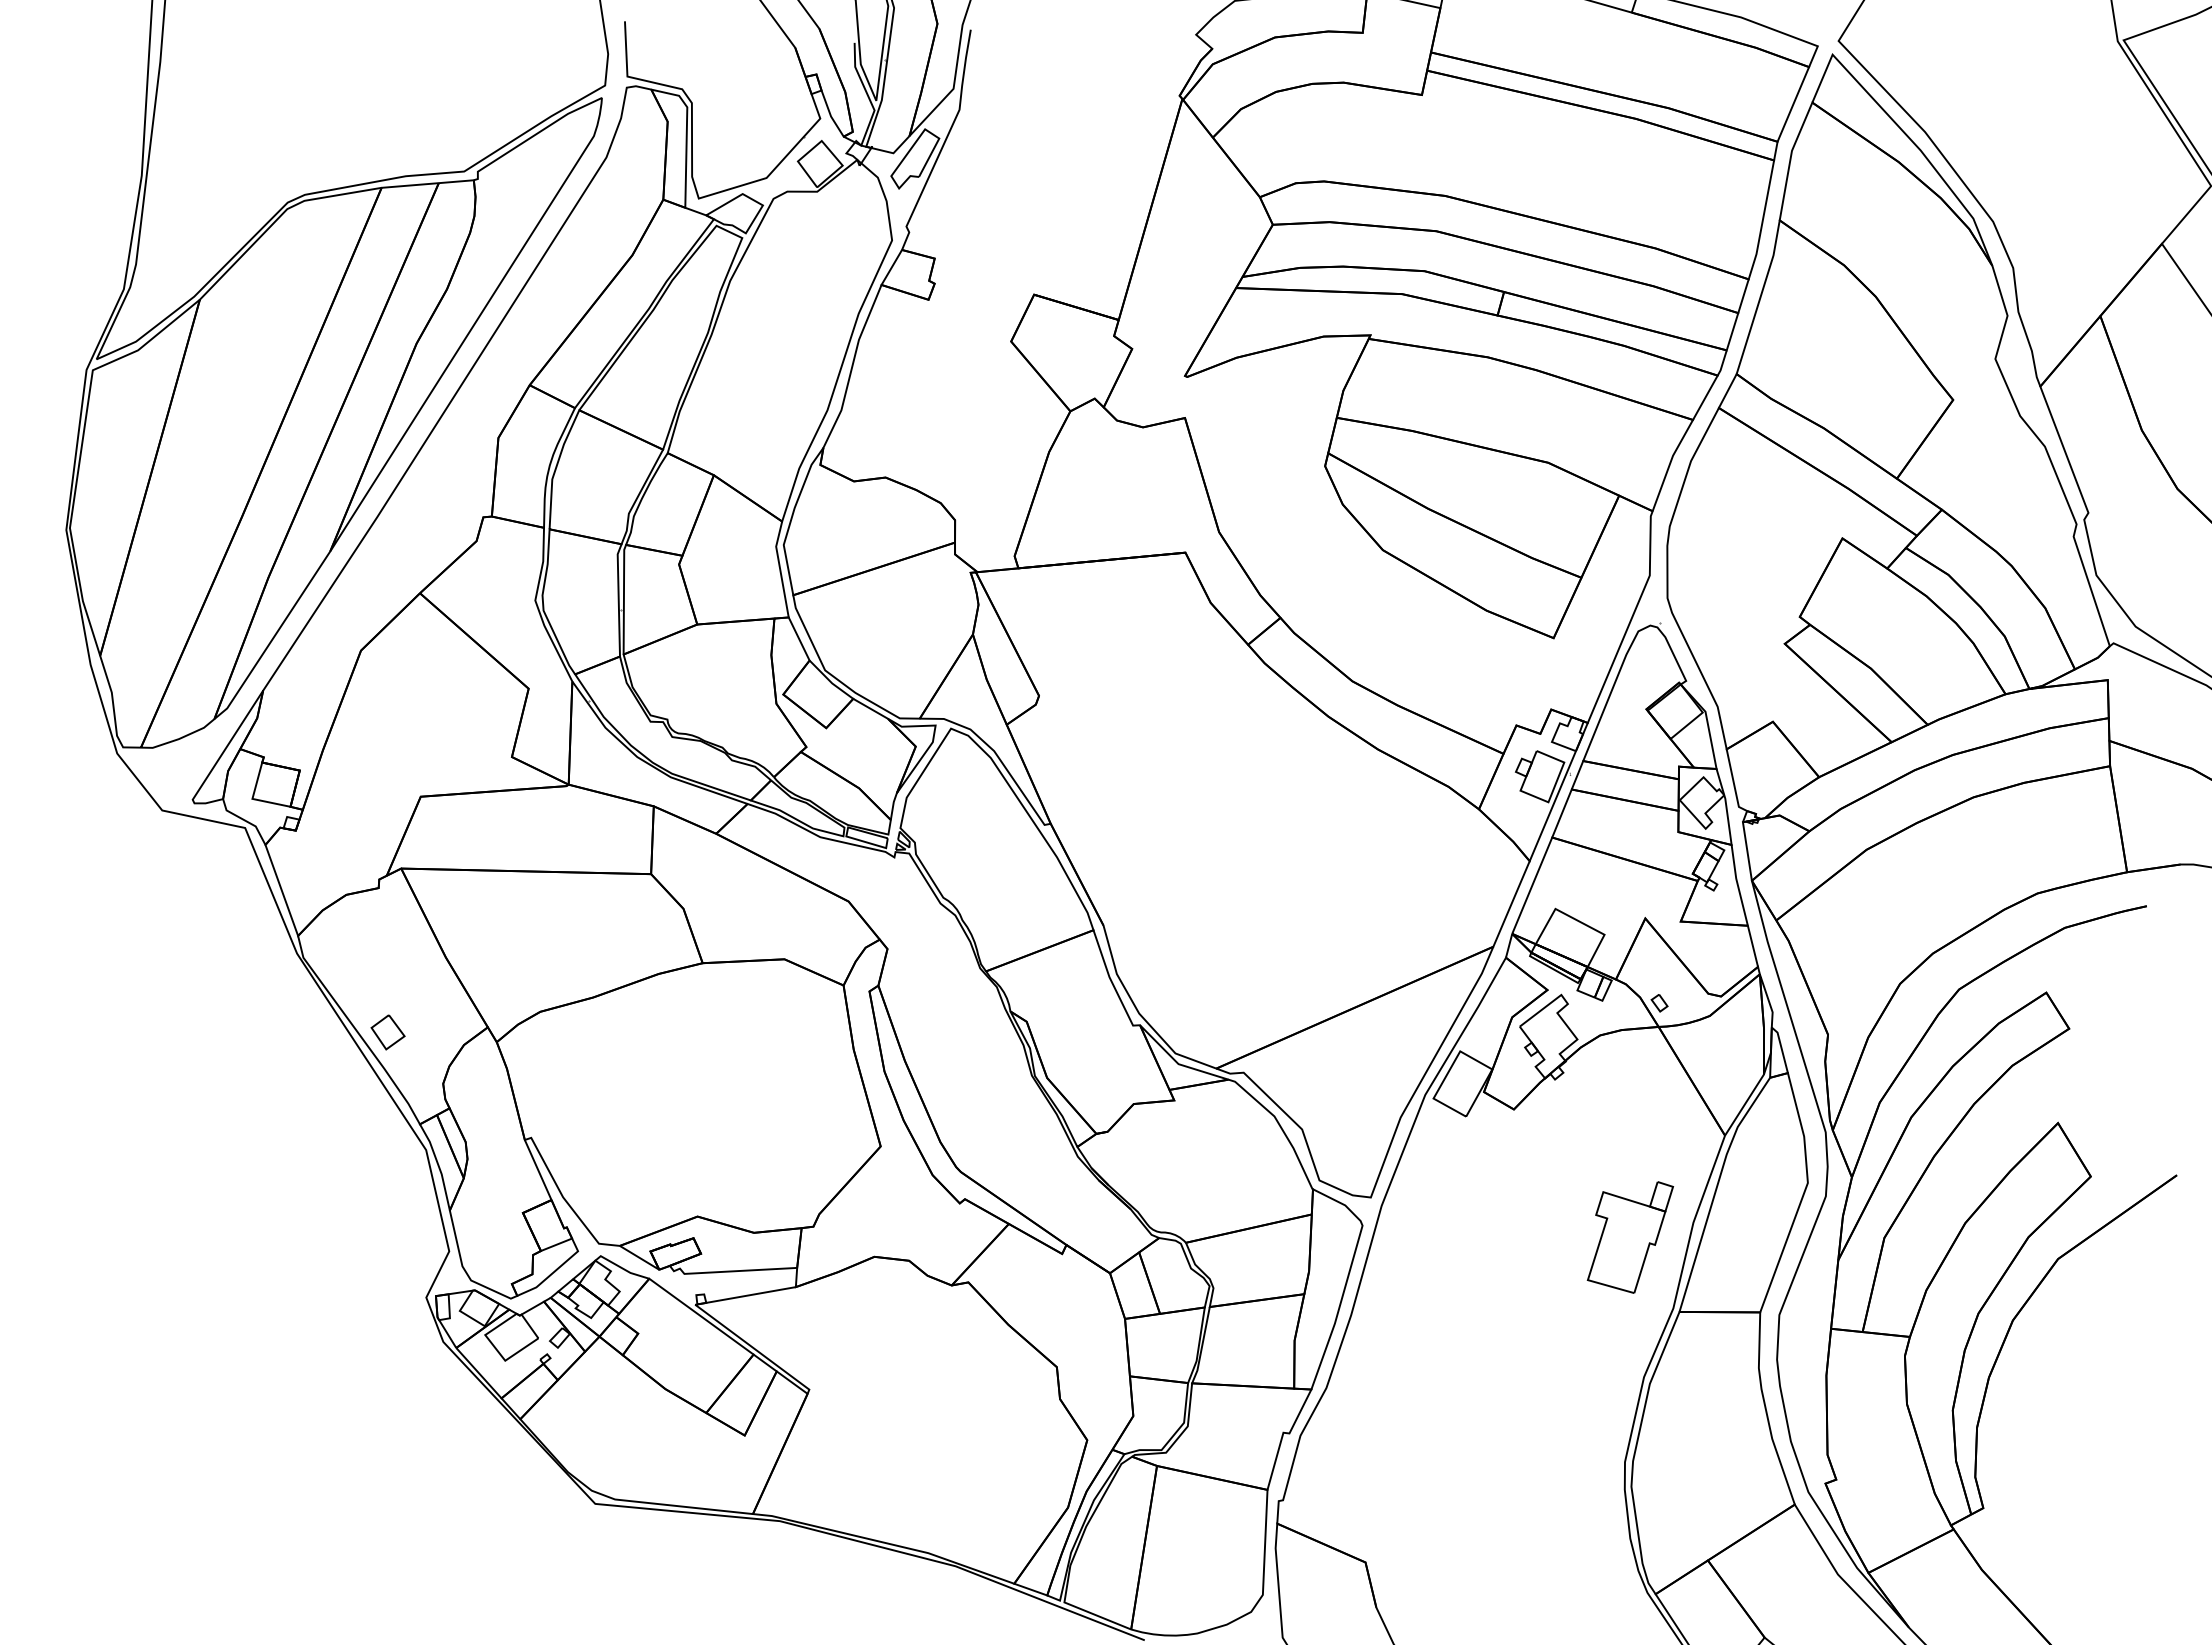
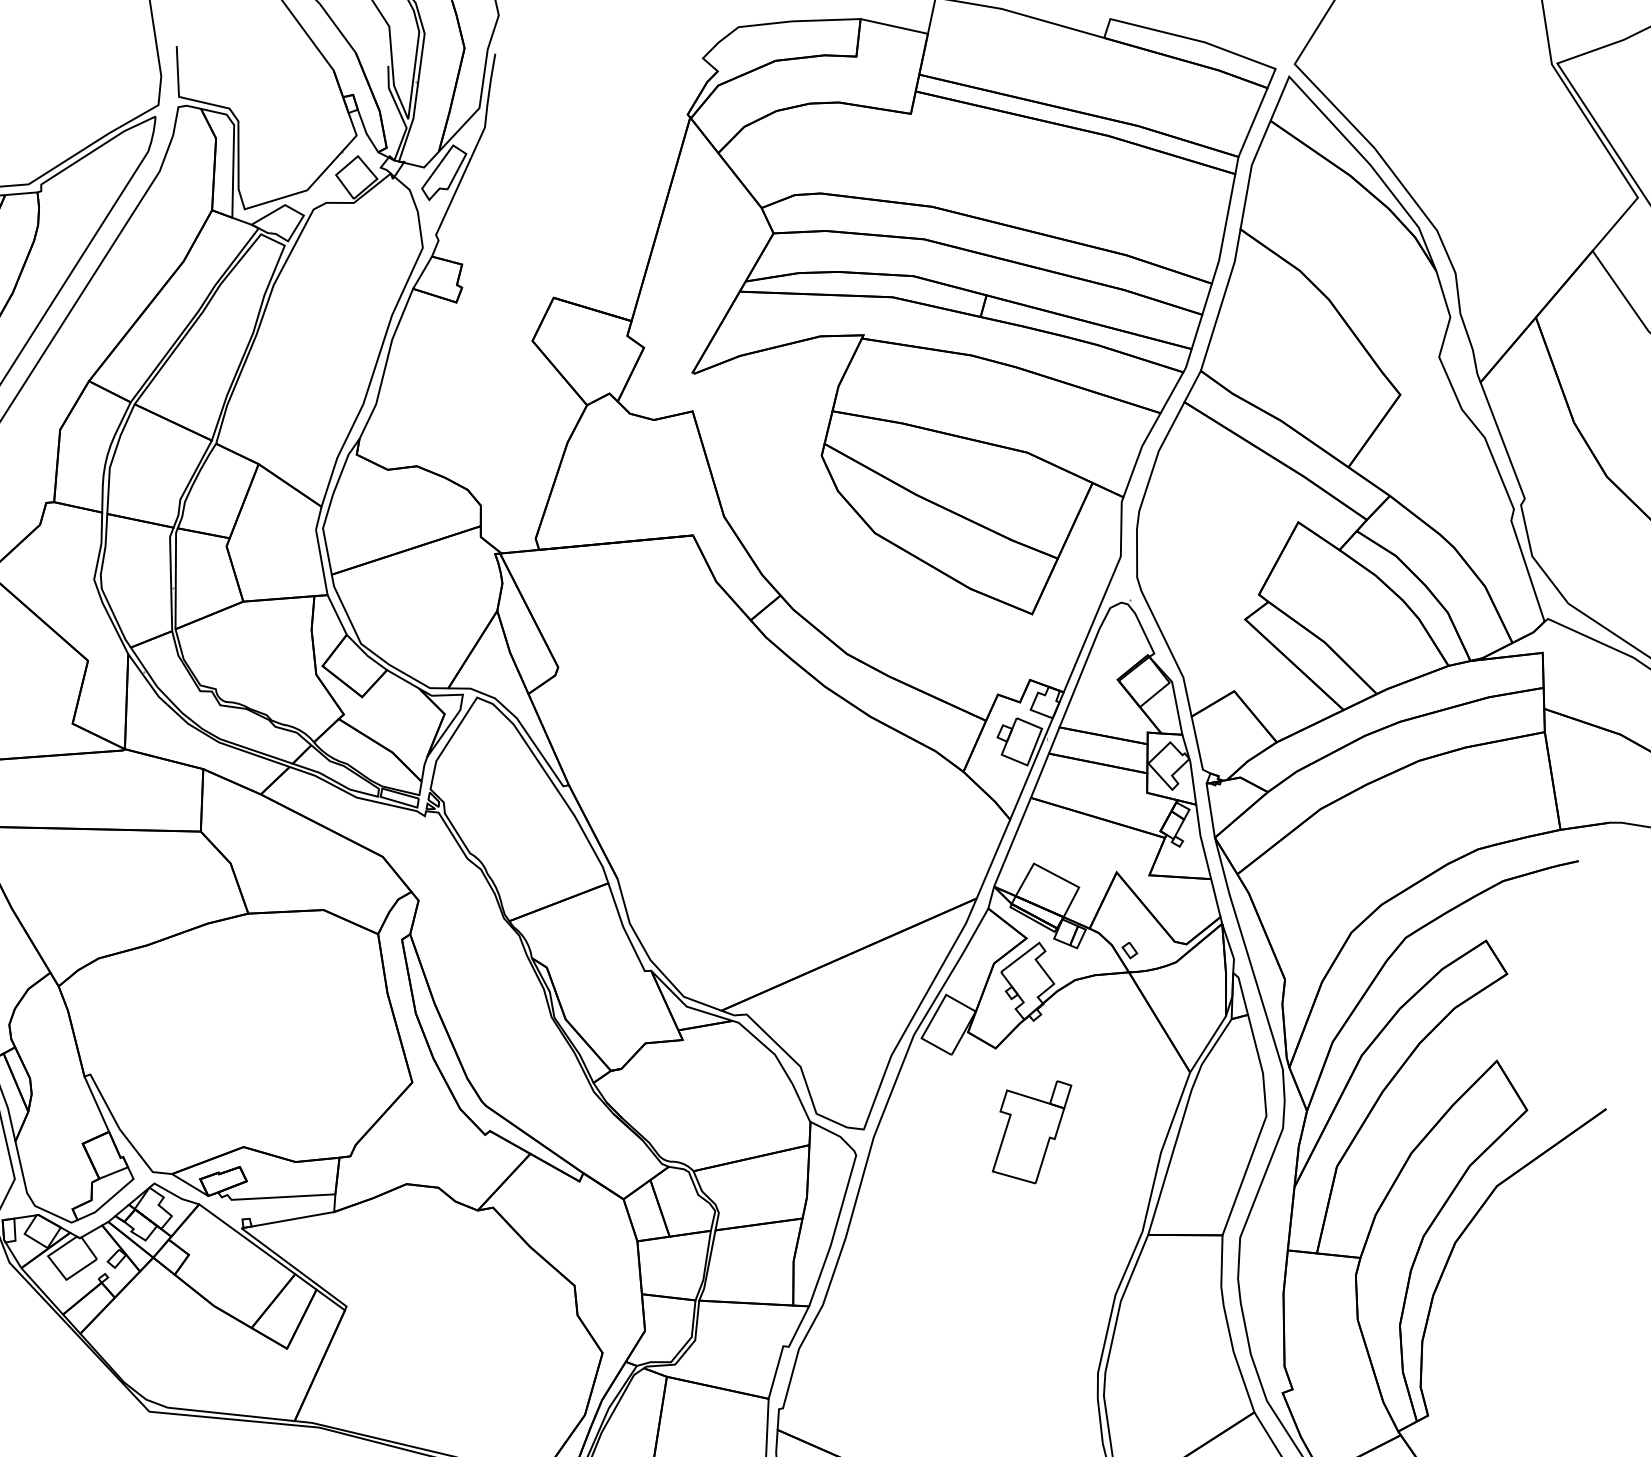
part: (1630, 1237) -> (1032, 1132), moved

